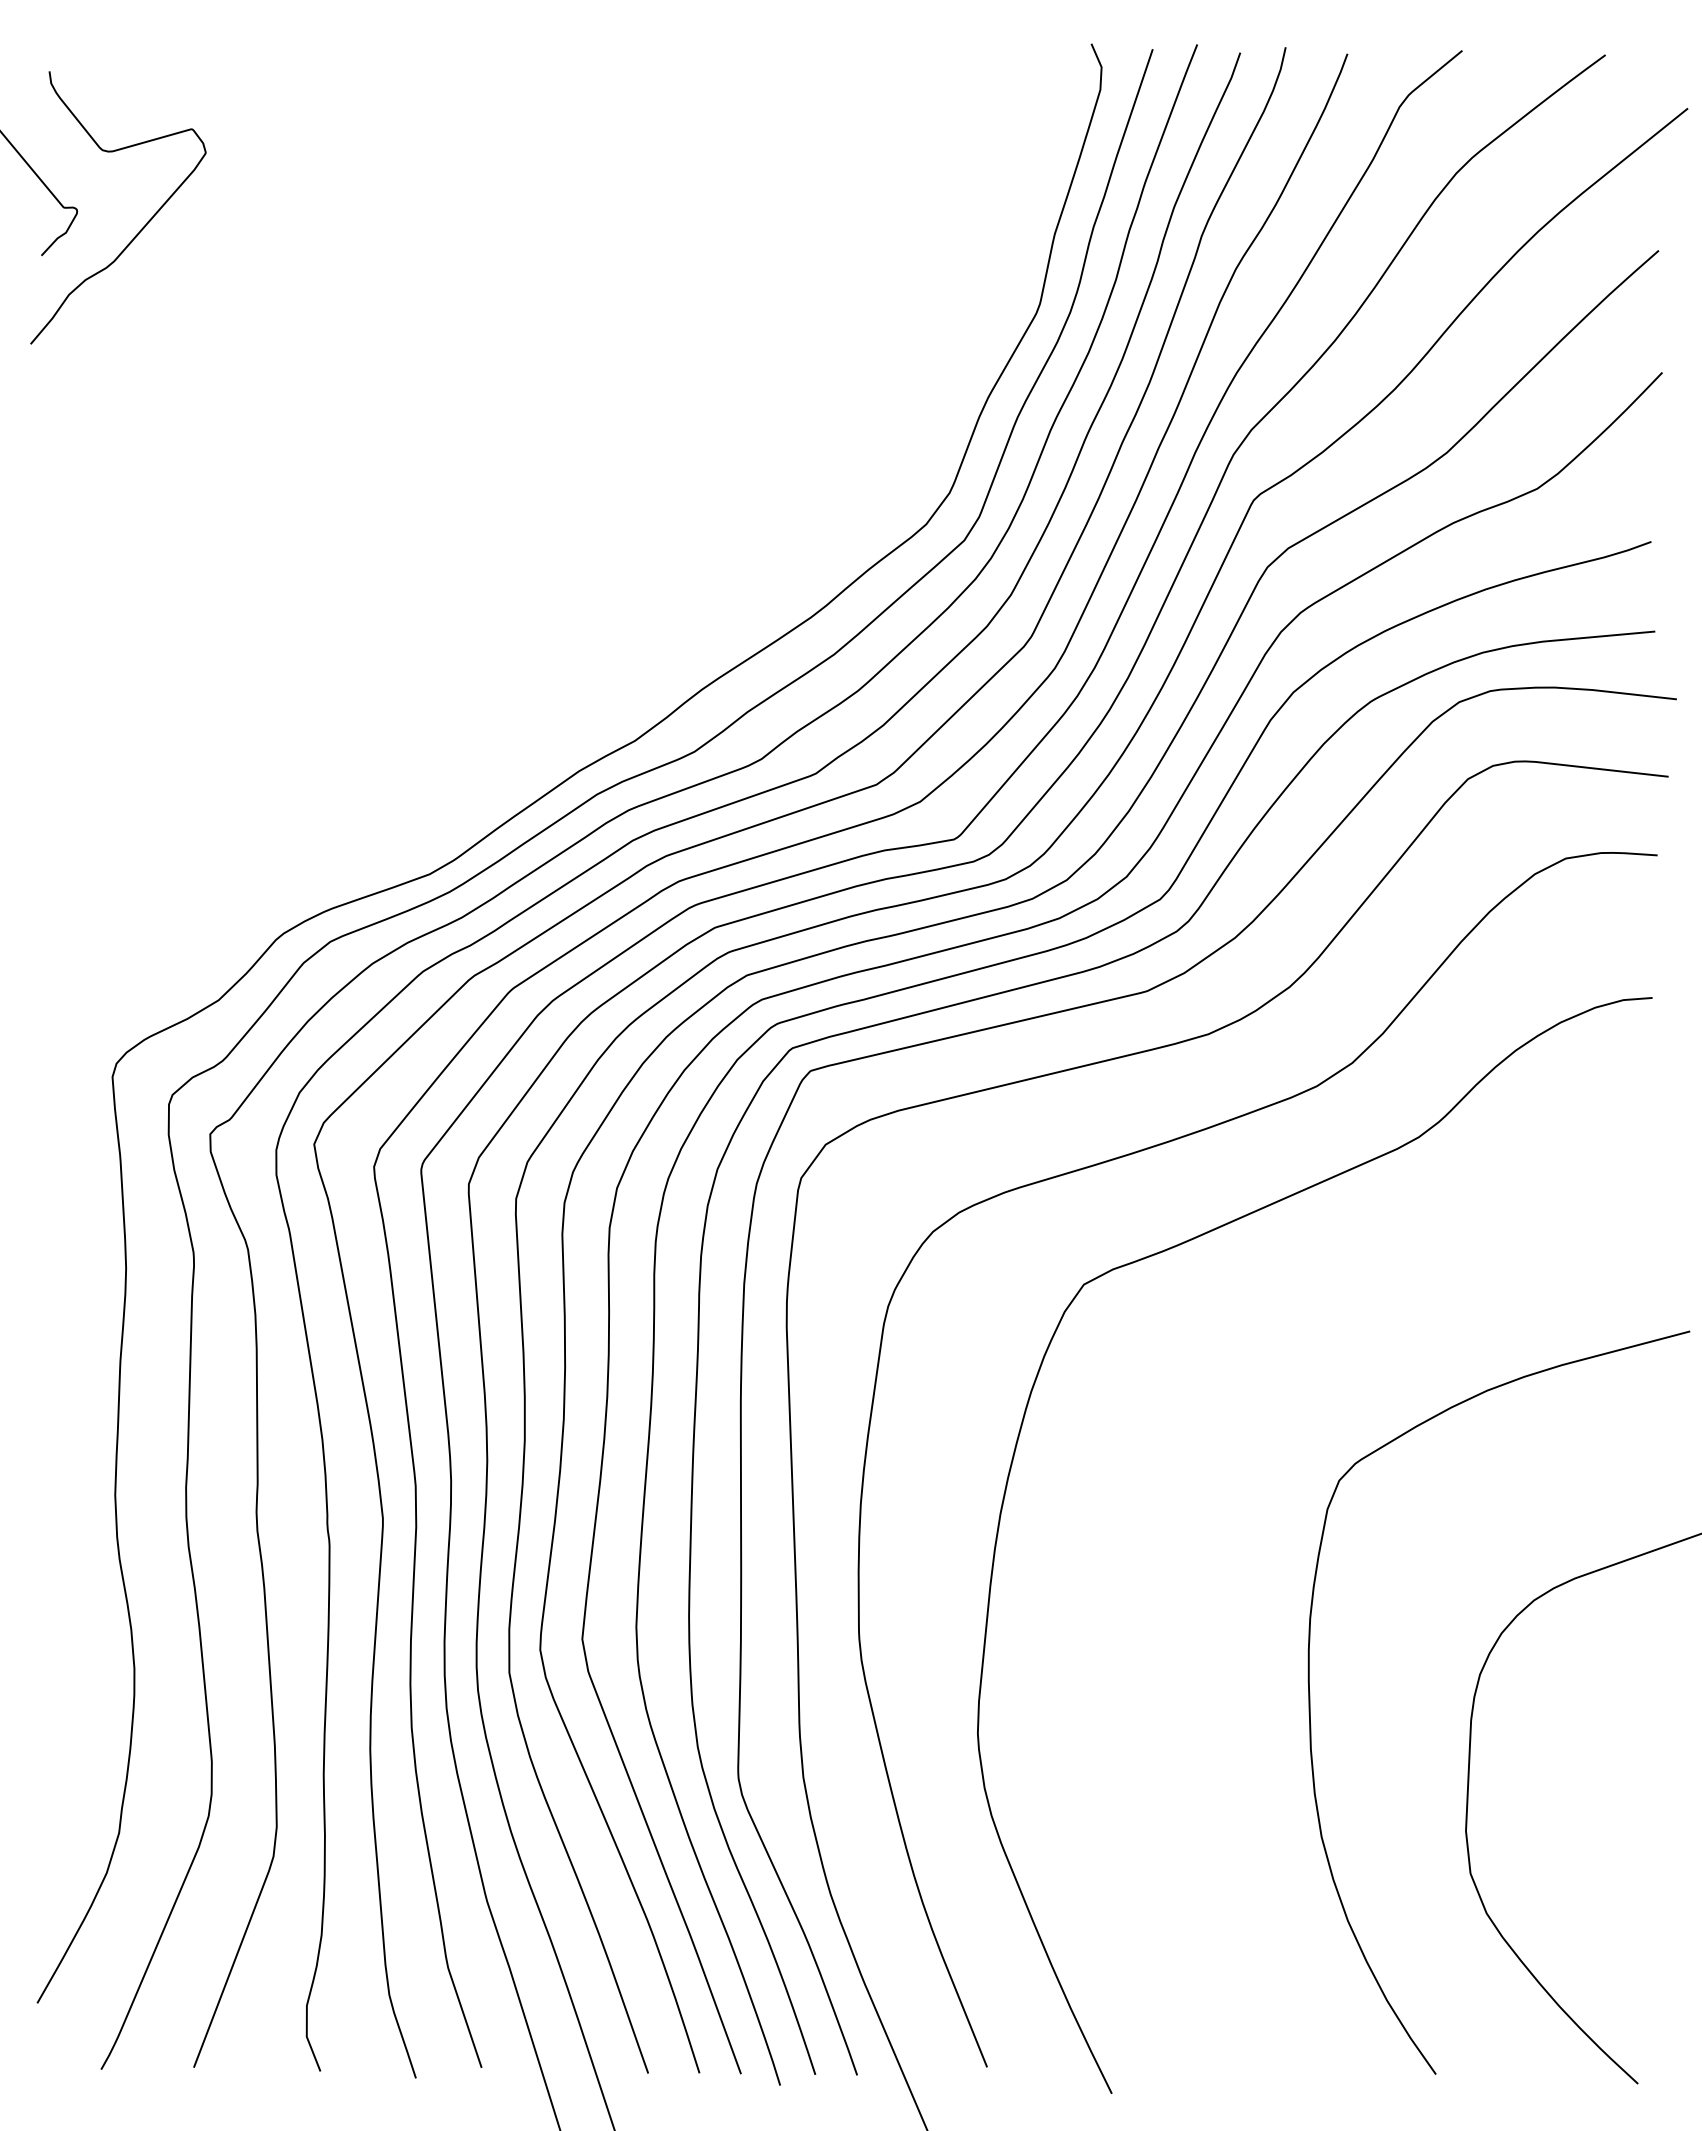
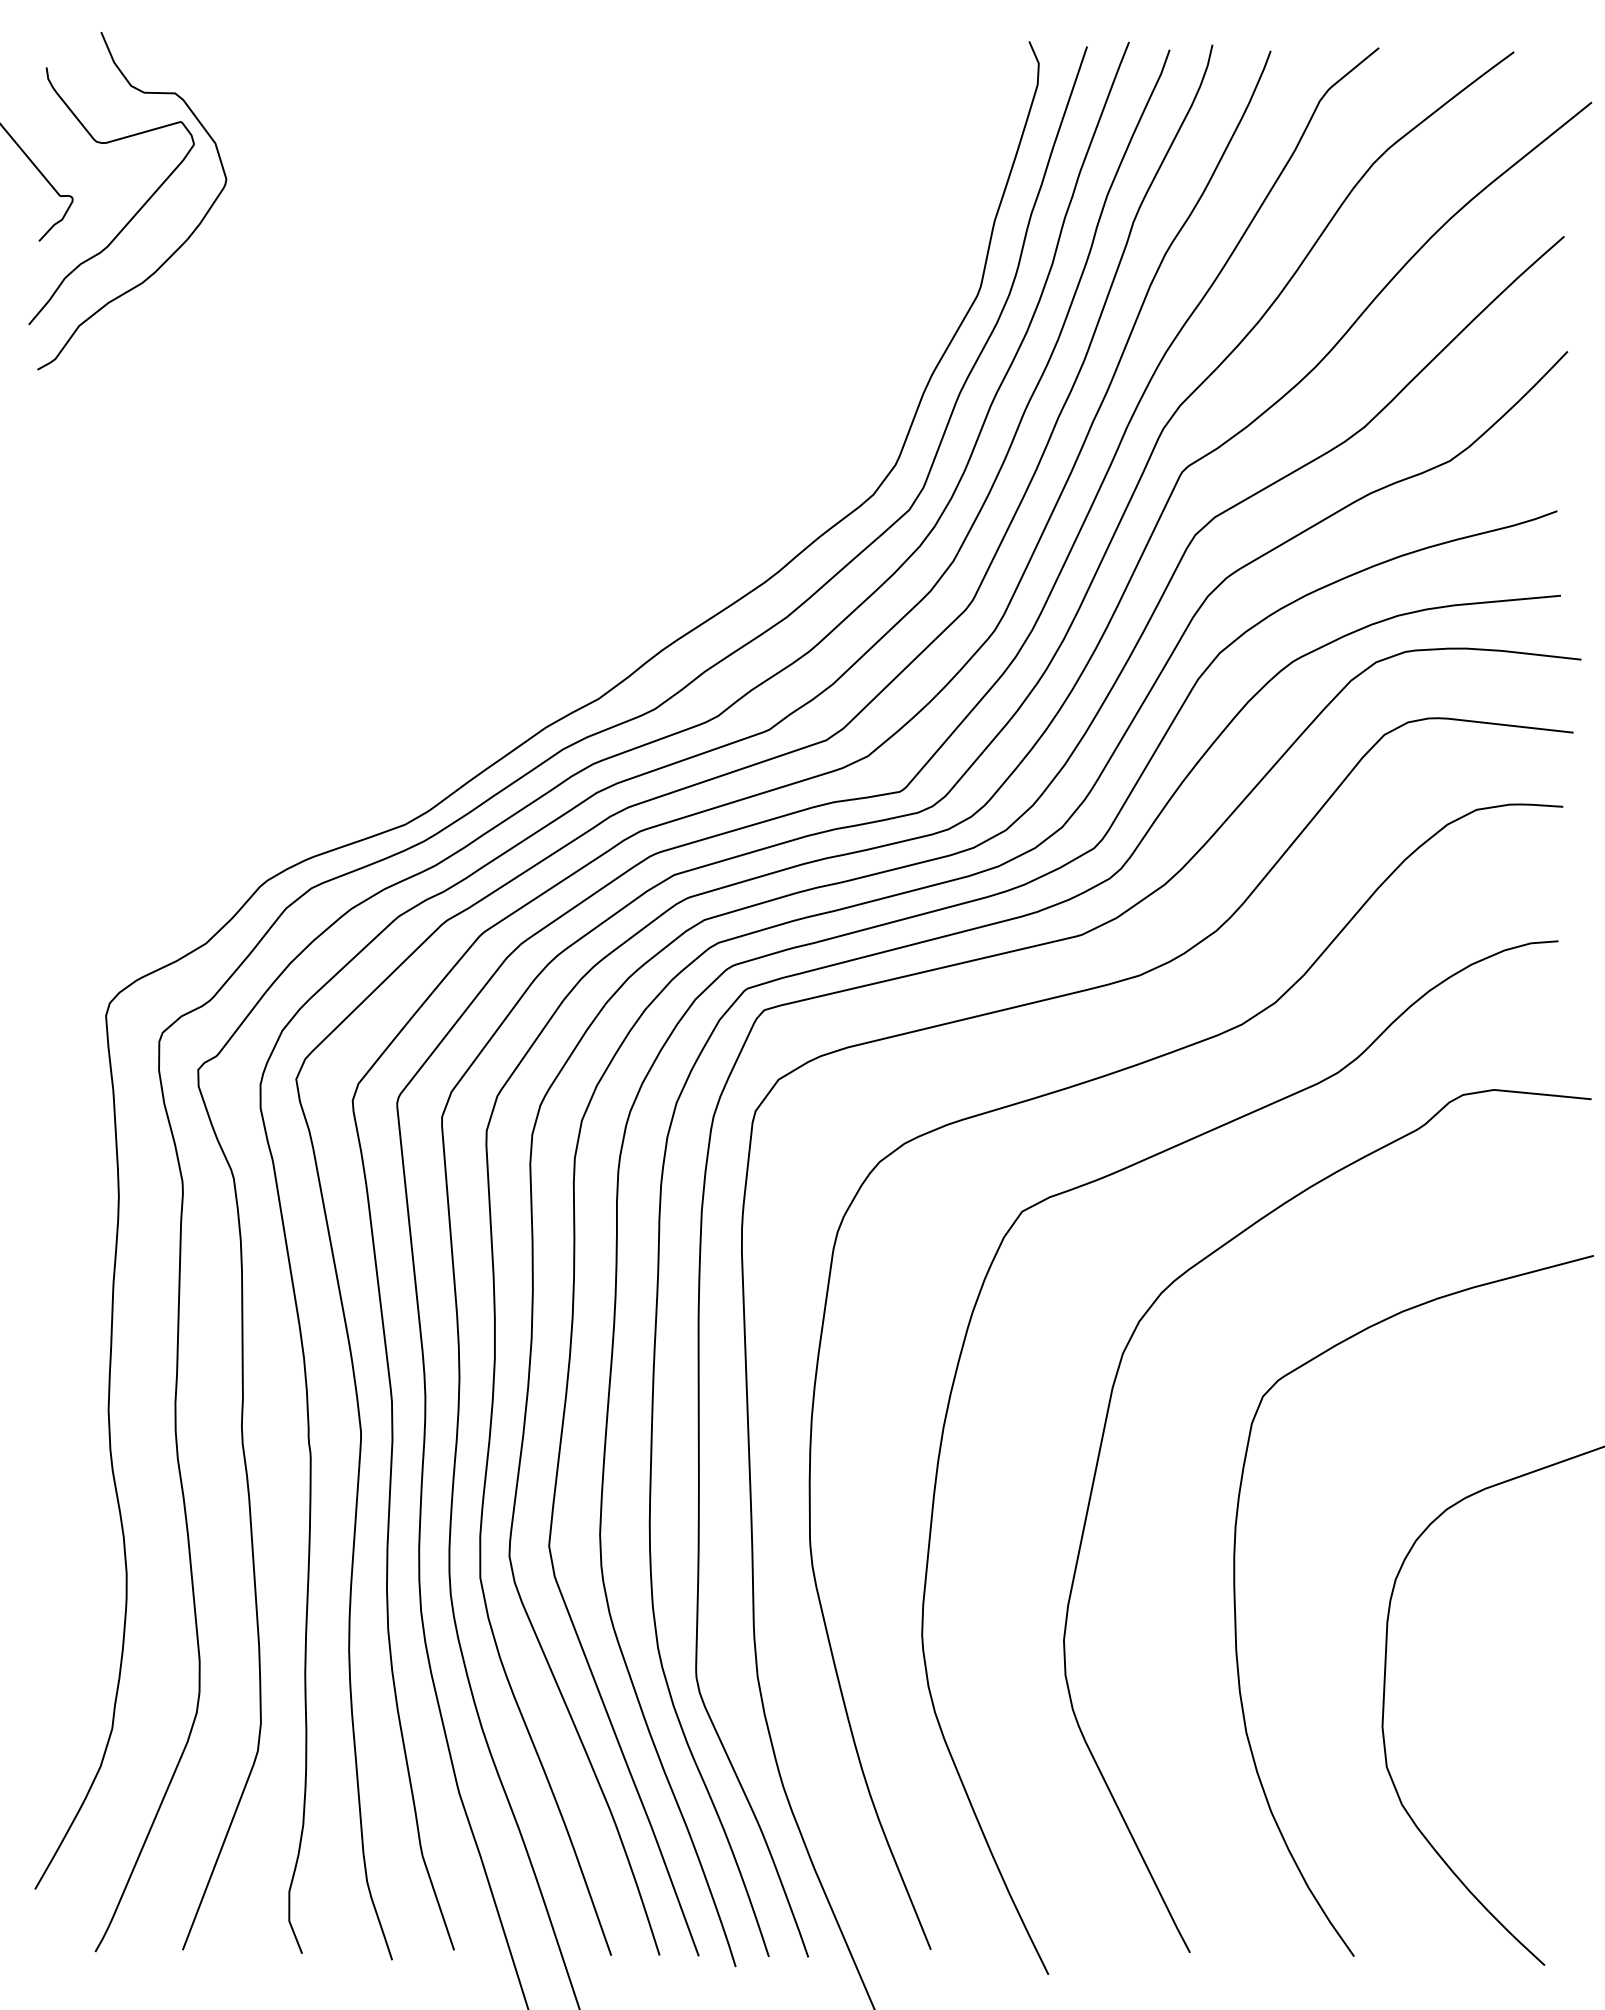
curve: (194, 256) -> (183, 242), added
curve: (1162, 1562) -> (1096, 1473), added

